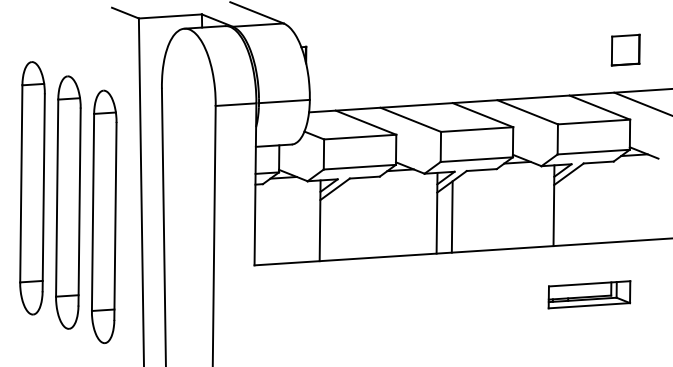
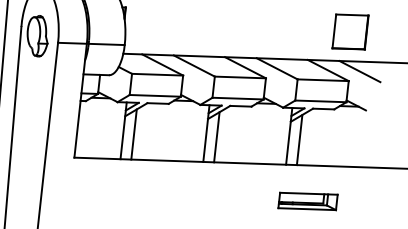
part: (625, 49) -> (350, 31), size x1.67
part: (185, 98) -> (37, 35), added
line: (568, 209) -> (299, 140), added
line: (334, 224) -> (133, 134), added

